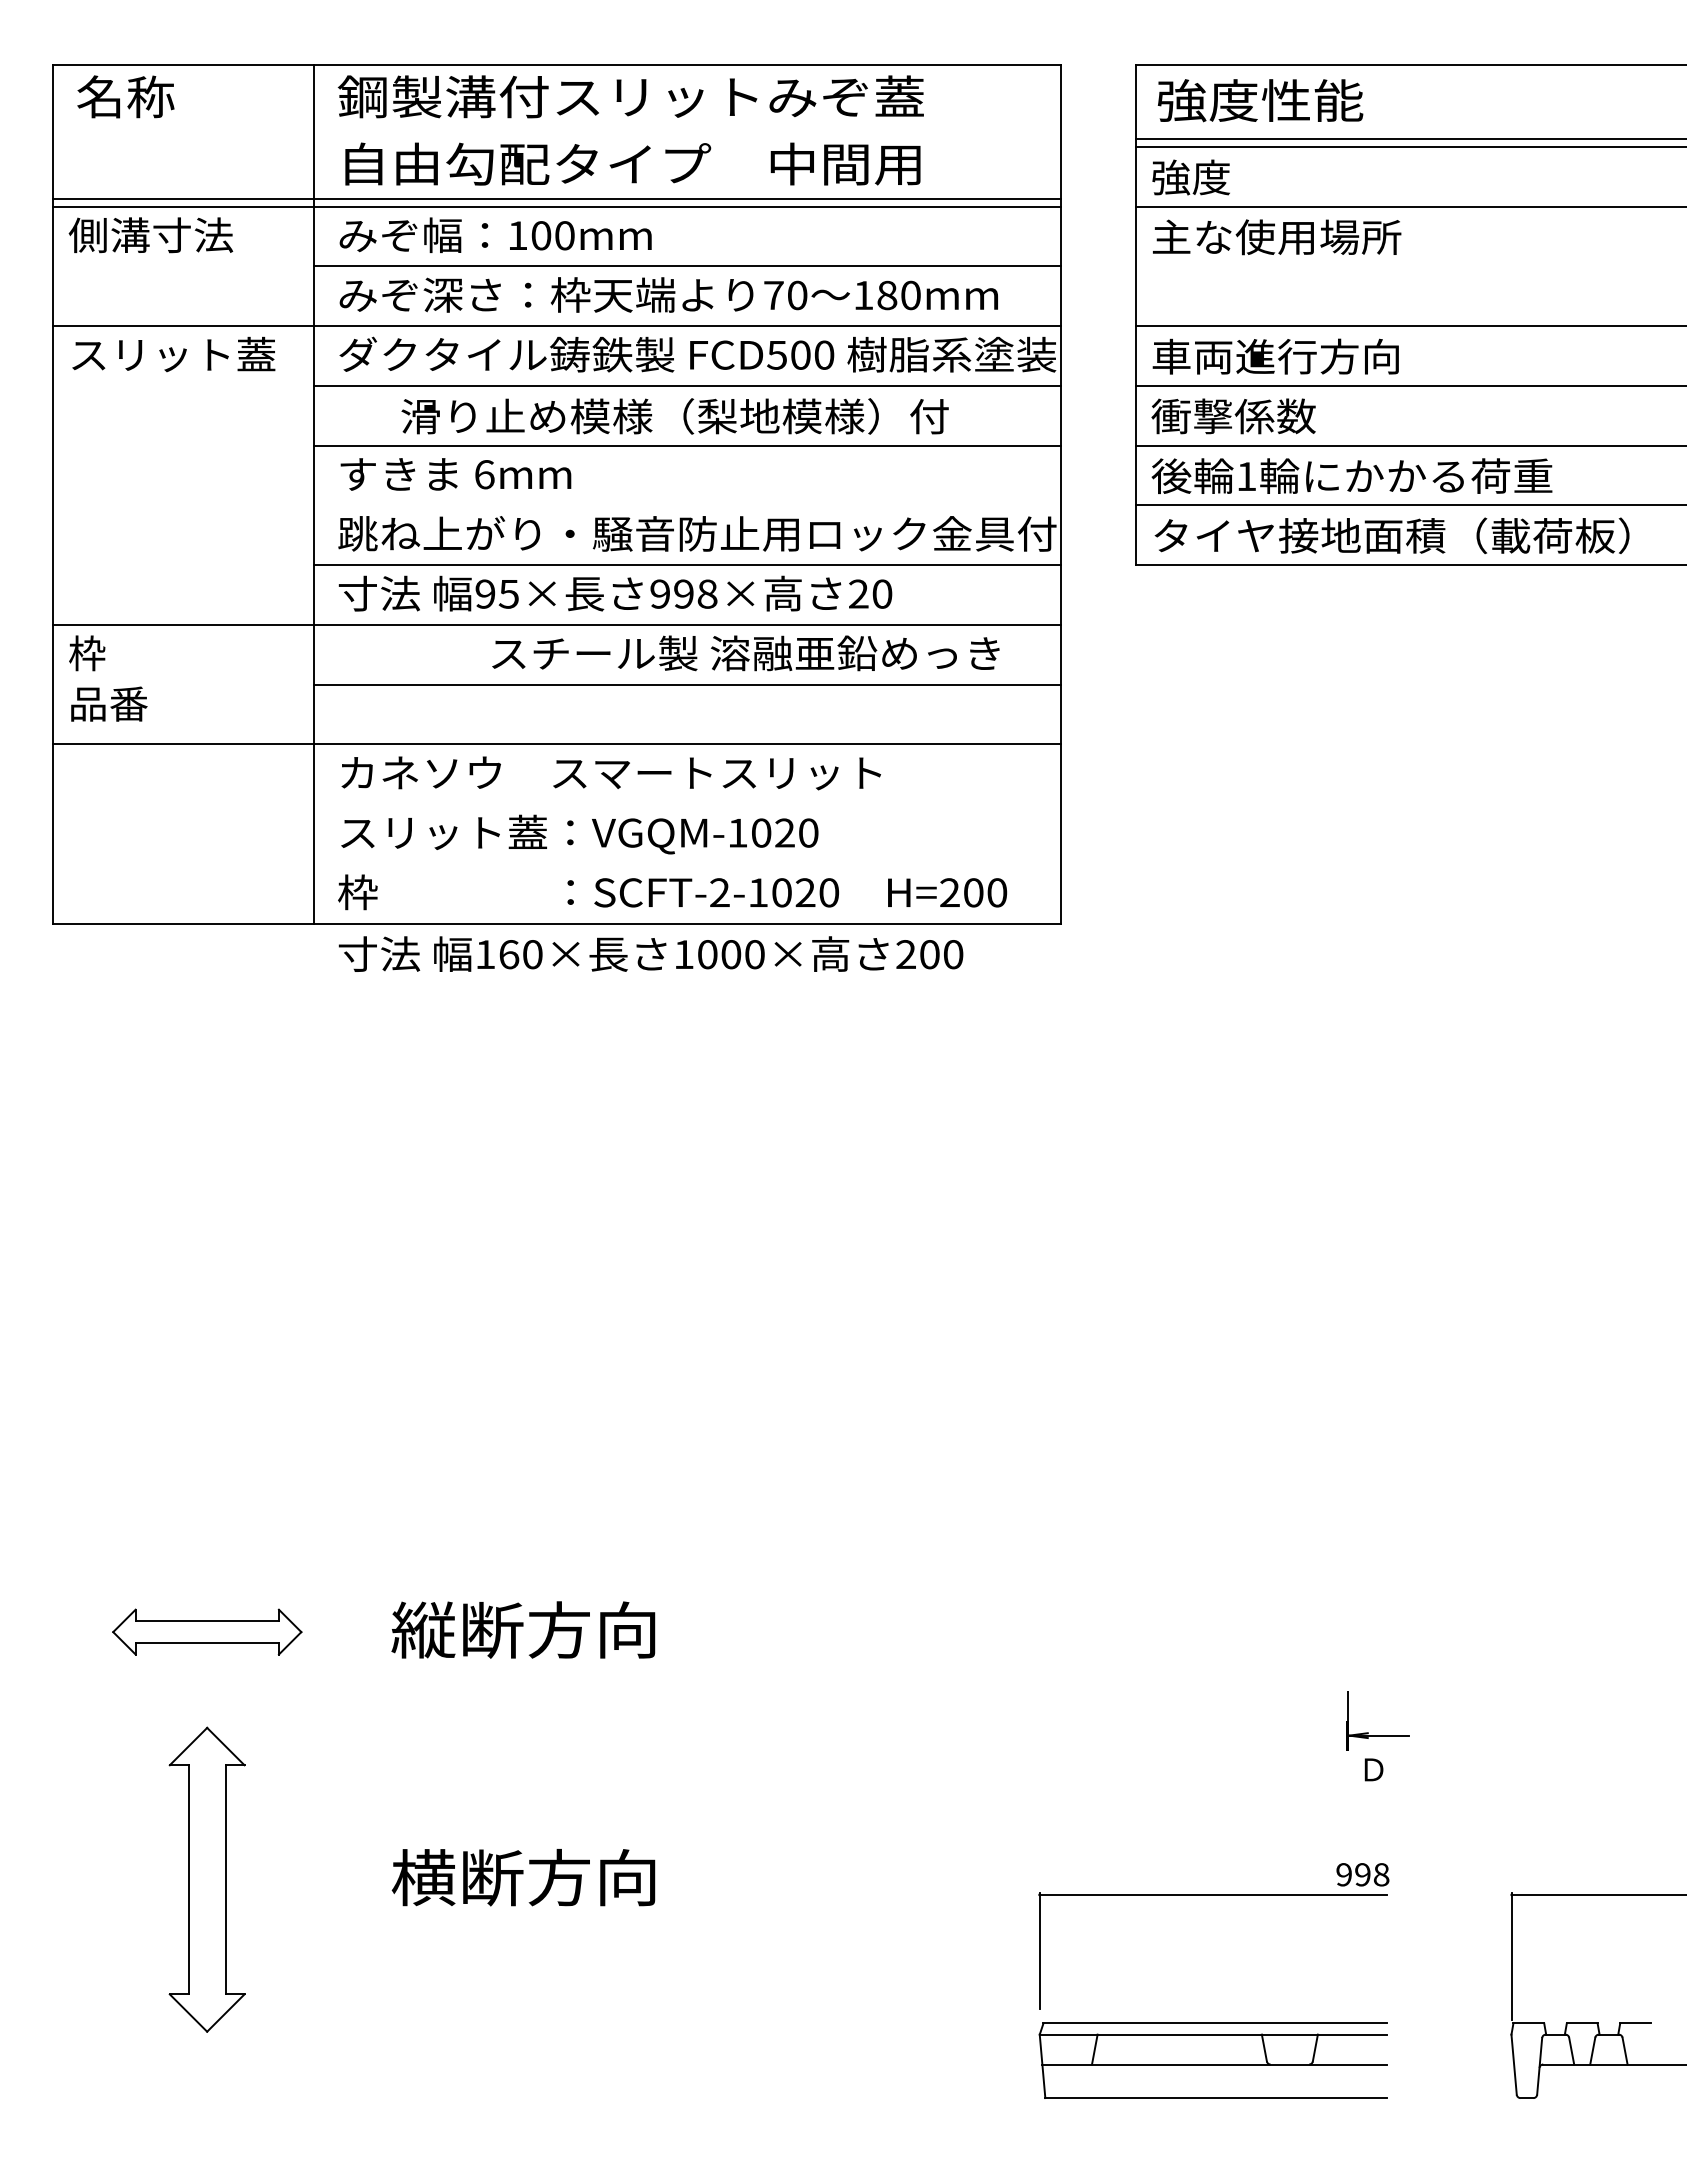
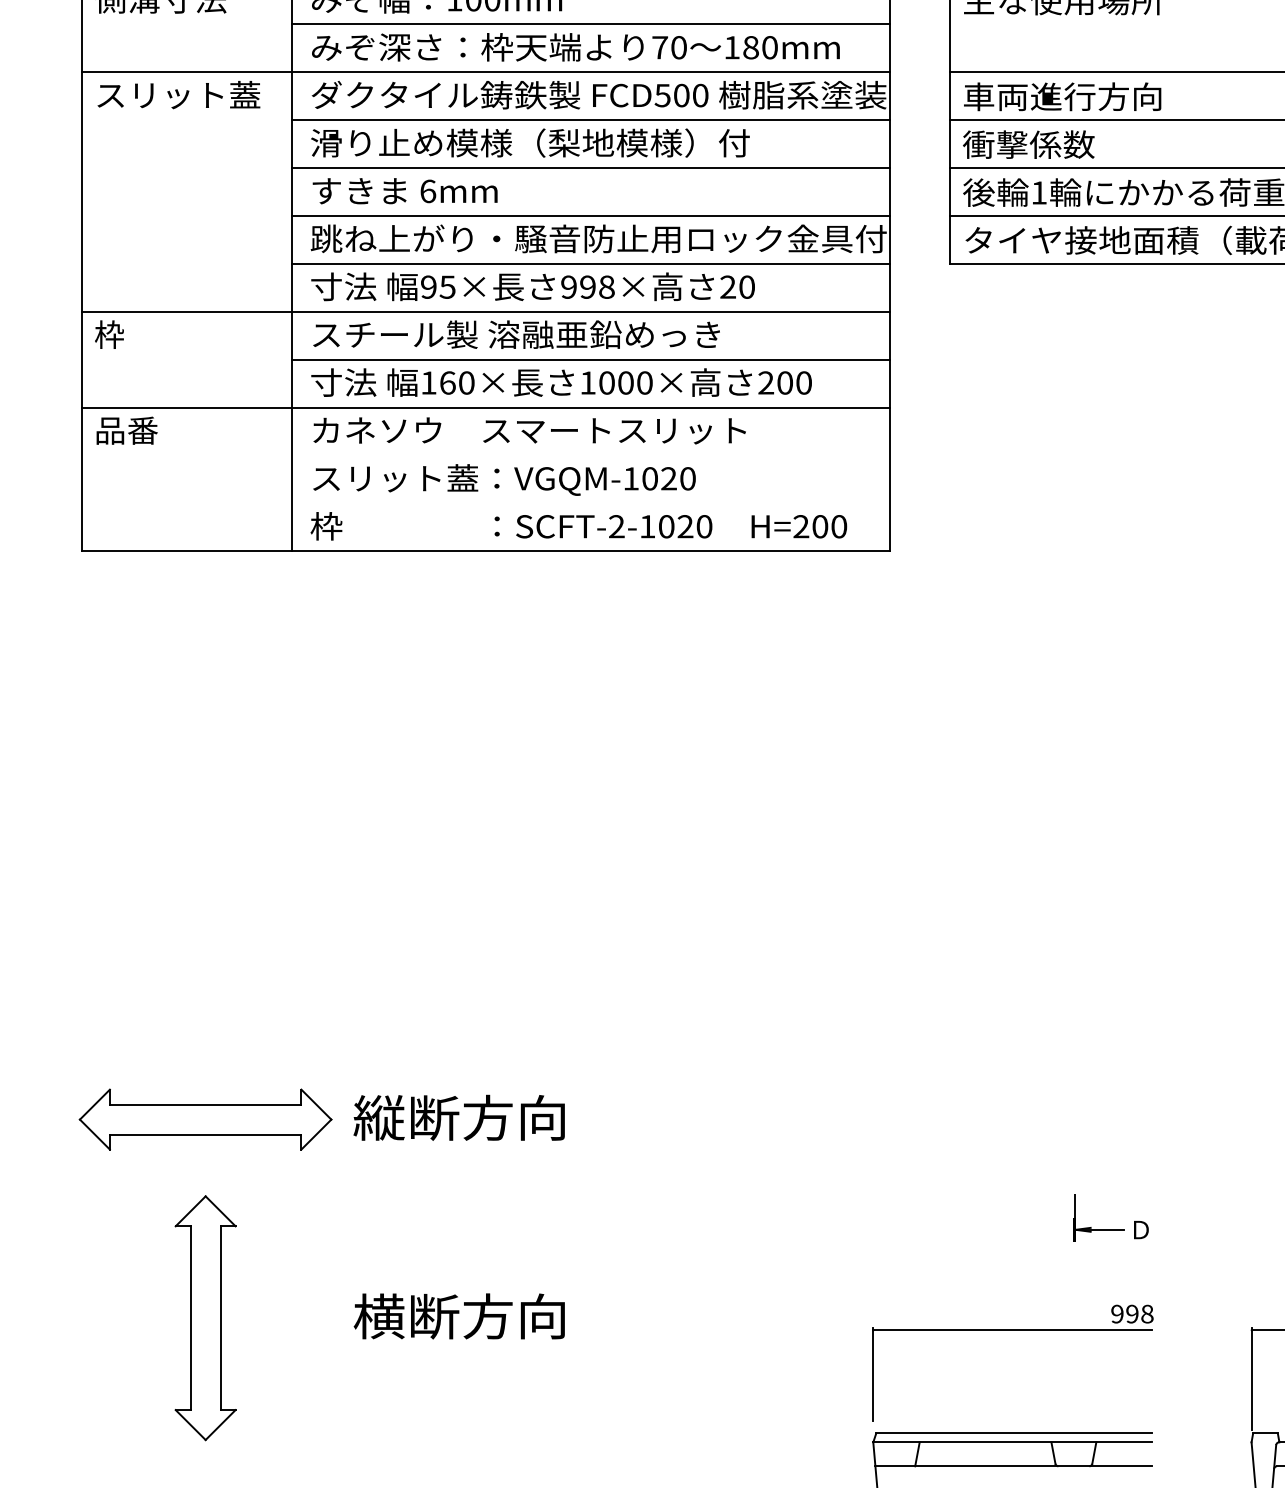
text: (674, 416) -> (529, 143), moved
line: (687, 505) -> (590, 216), added
text: (745, 653) -> (516, 334), moved
text: (109, 703) -> (127, 430), moved
text: (650, 953) -> (561, 382), moved
part: (207, 1631) -> (205, 1119), size x1.67
part: (1368, 1732) -> (1091, 1227), moved

